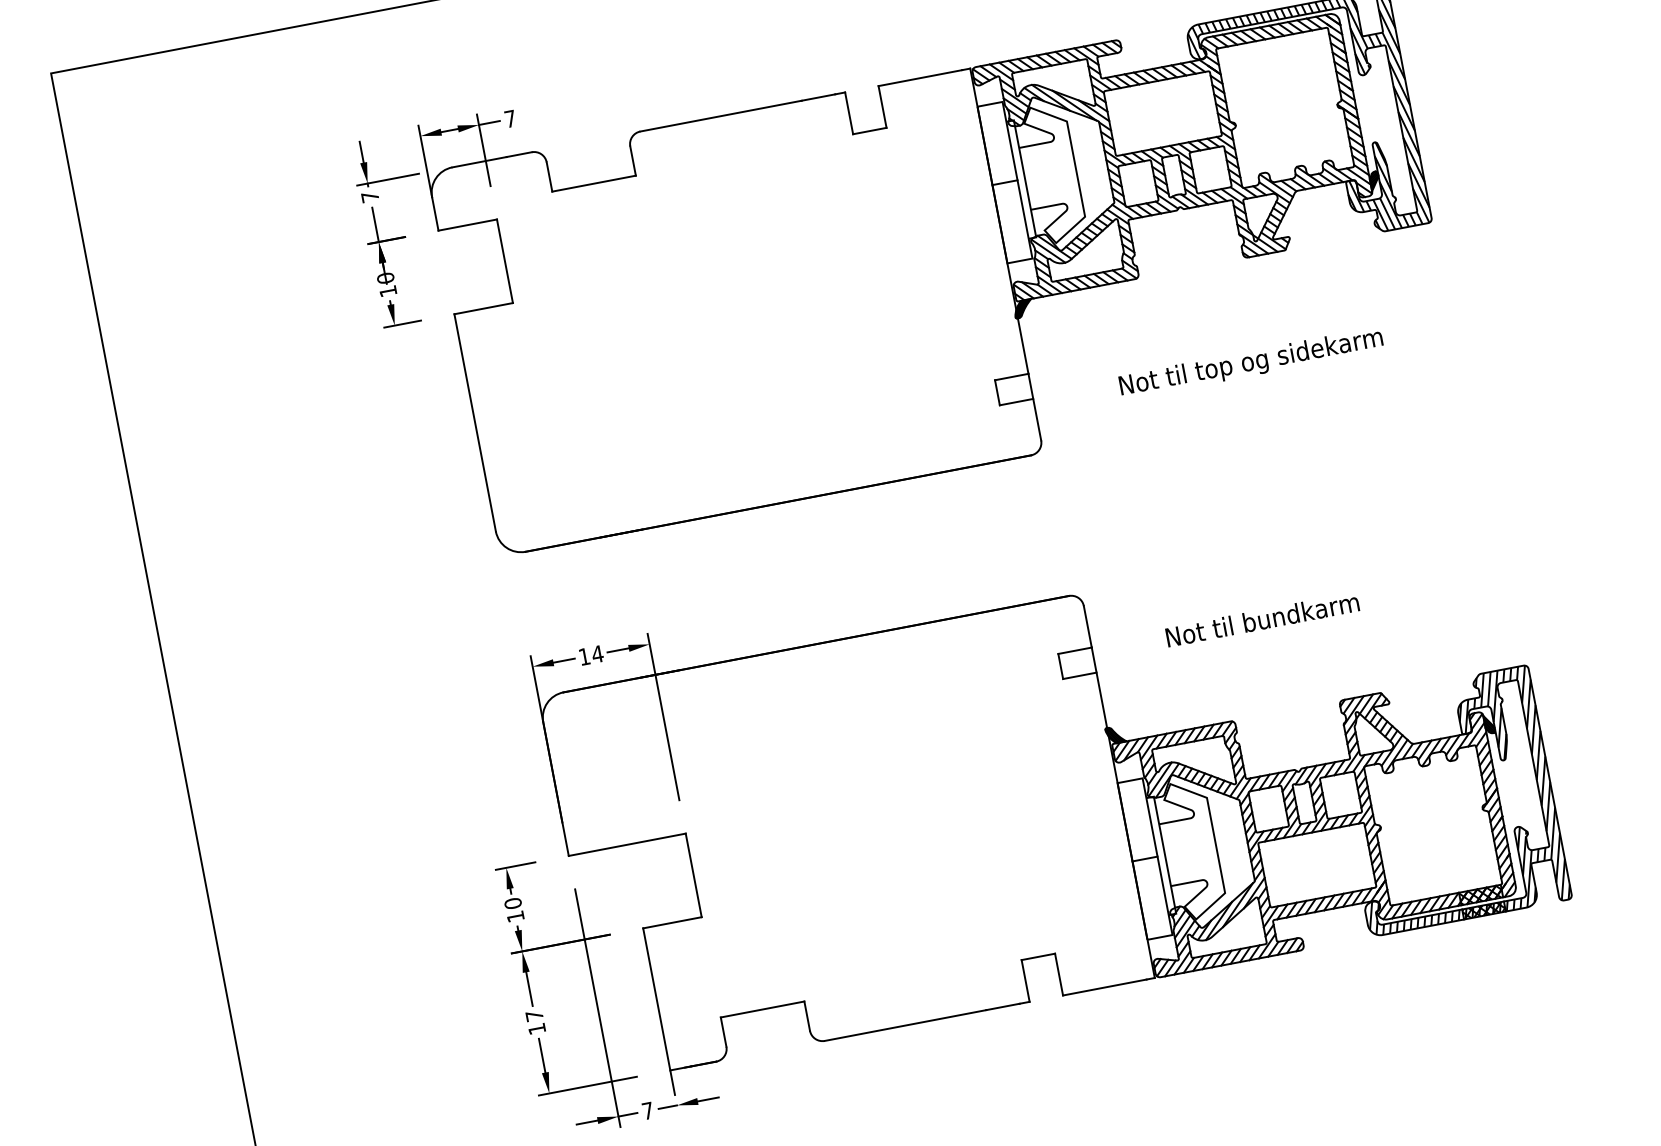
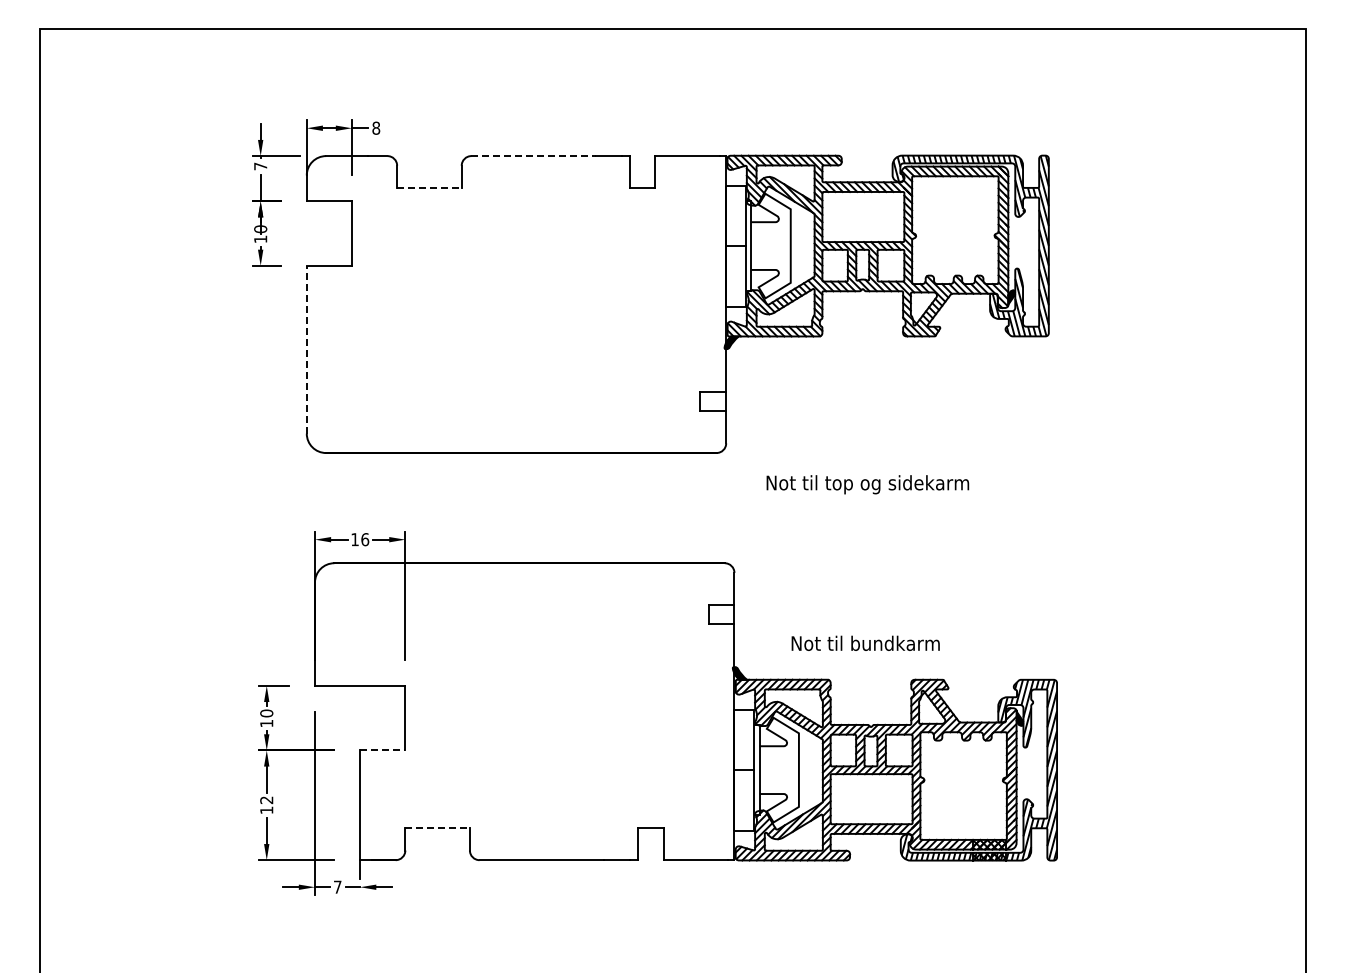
line: (722, 116) -> (534, 156), solid -> dashed
text: (510, 117) -> (376, 127), 7 -> 8
line: (594, 183) -> (429, 188), solid -> dashed
text: (1250, 363) -> (867, 484), moved
line: (474, 422) -> (306, 349), solid -> dashed
text: (1262, 618) -> (865, 642), moved
text: (598, 653) -> (365, 539), 14 -> 16
line: (672, 922) -> (382, 750), solid -> dashed
line: (763, 1008) -> (438, 827), solid -> dashed
text: (534, 1016) -> (266, 800), 17 -> 12

